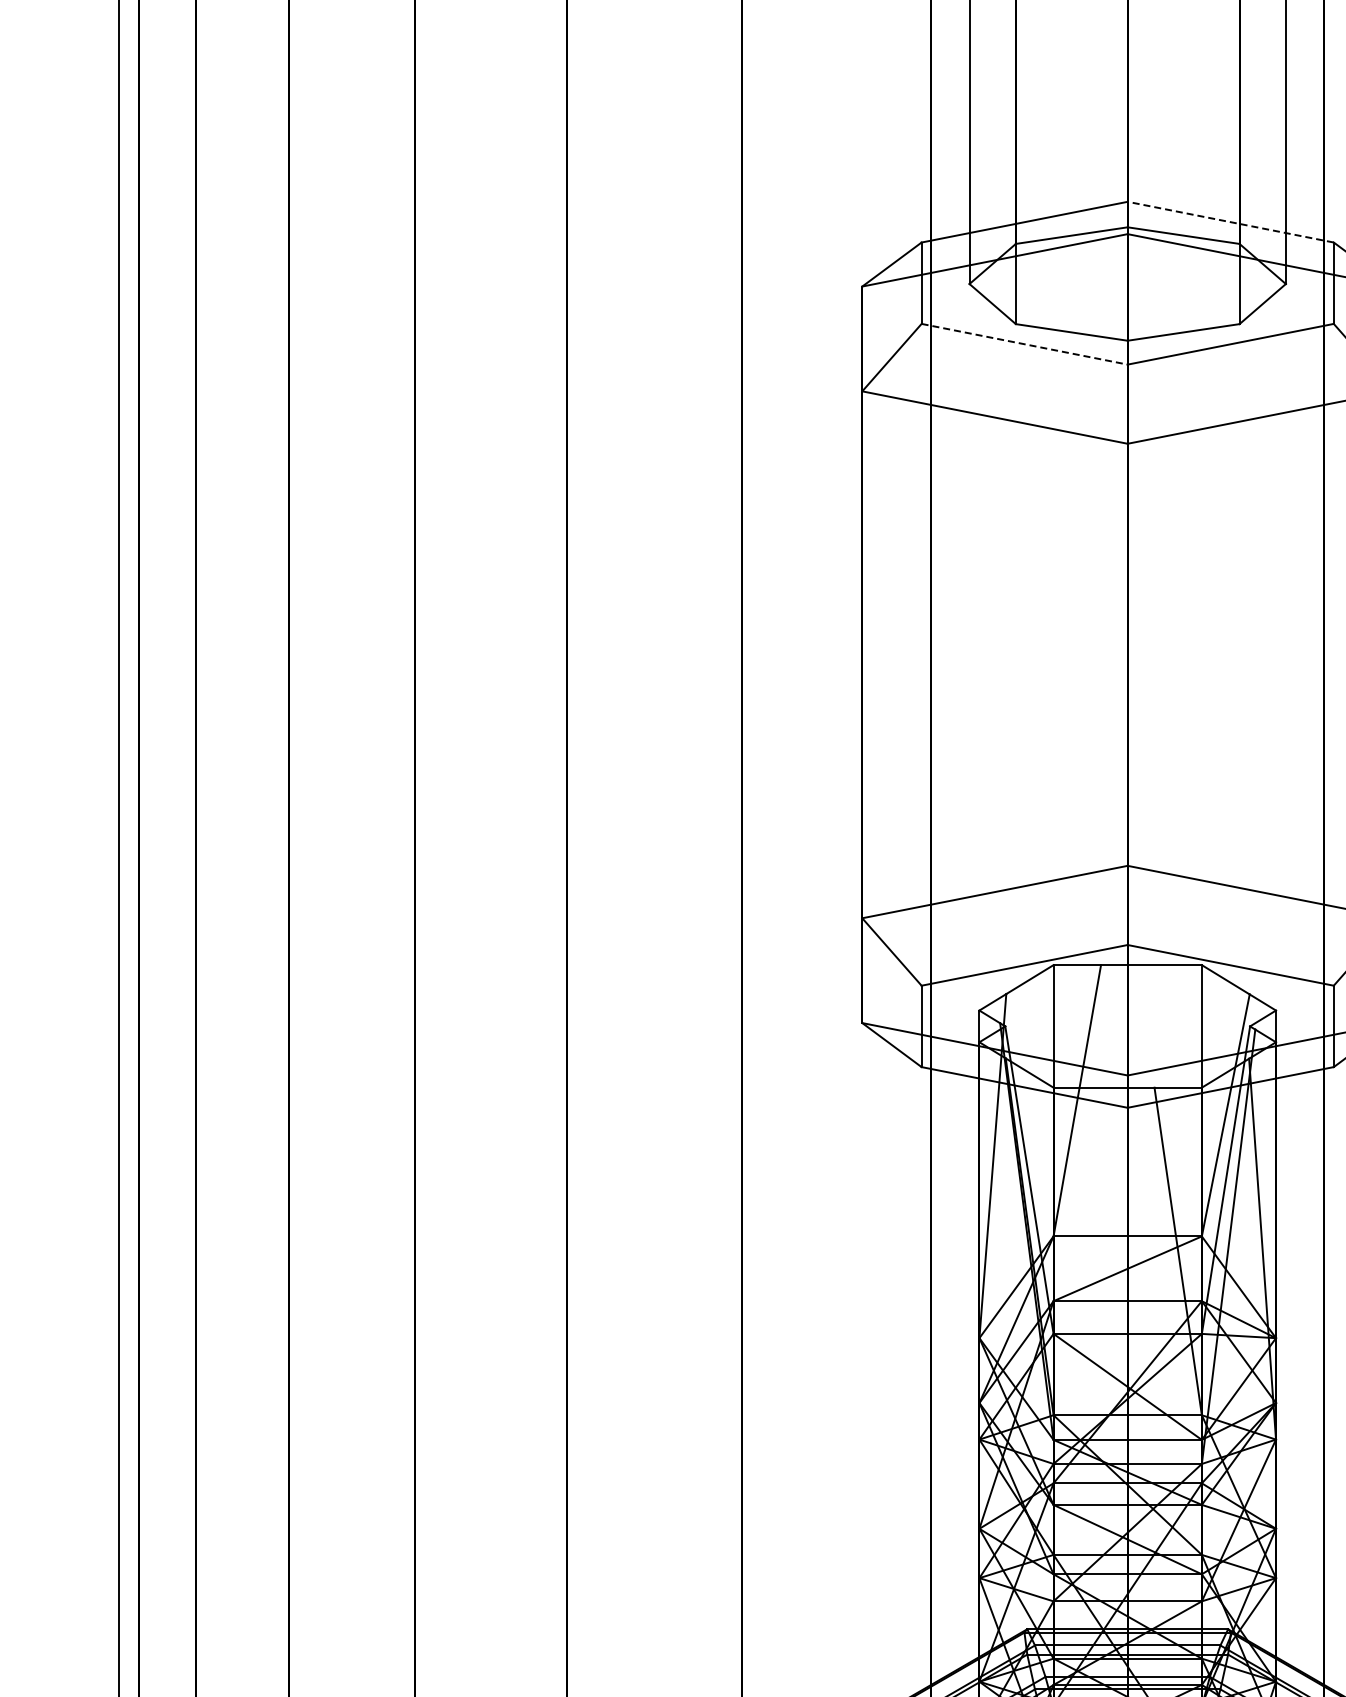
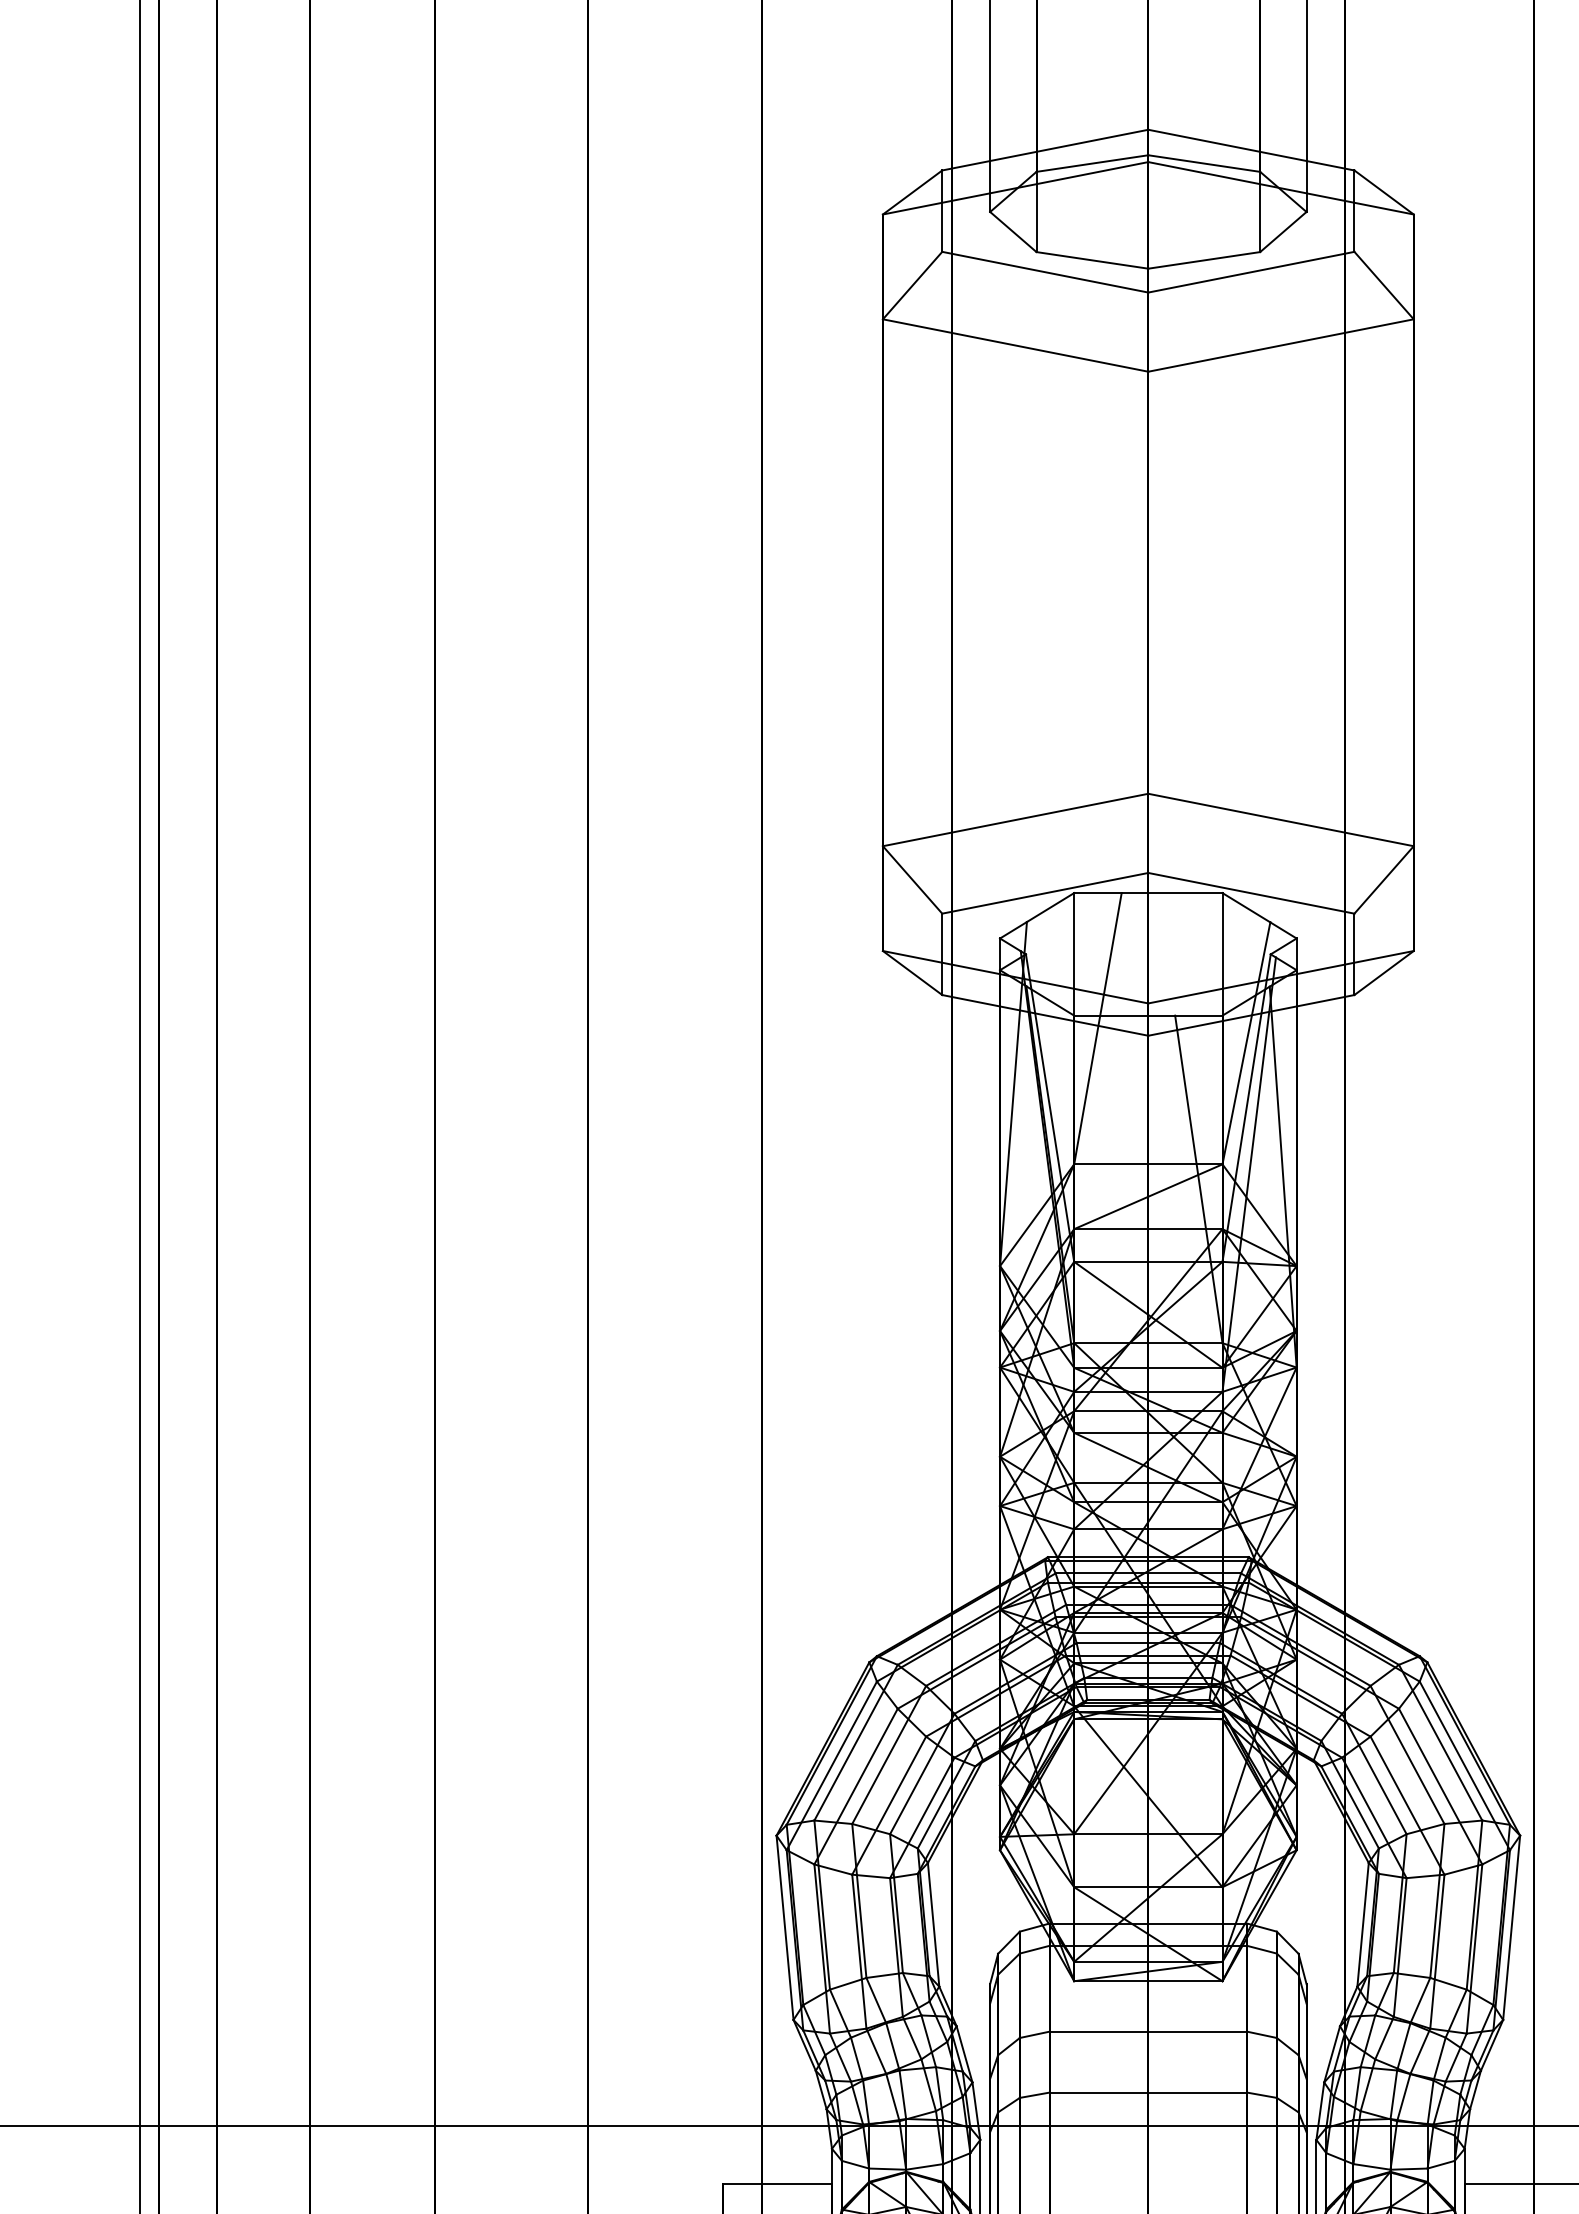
line: (1229, 222) -> (1250, 150), dashed -> solid
line: (1024, 344) -> (1045, 272), dashed -> solid

